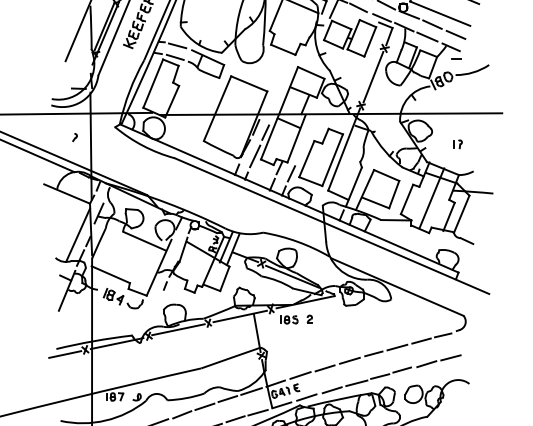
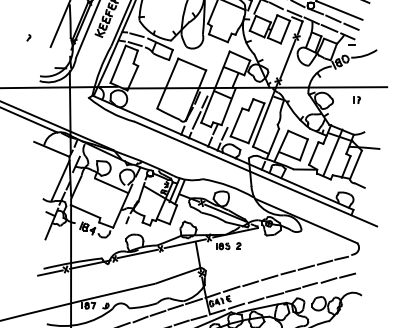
part: (74, 137) -> (28, 37), moved
part: (457, 143) -> (356, 99), moved

